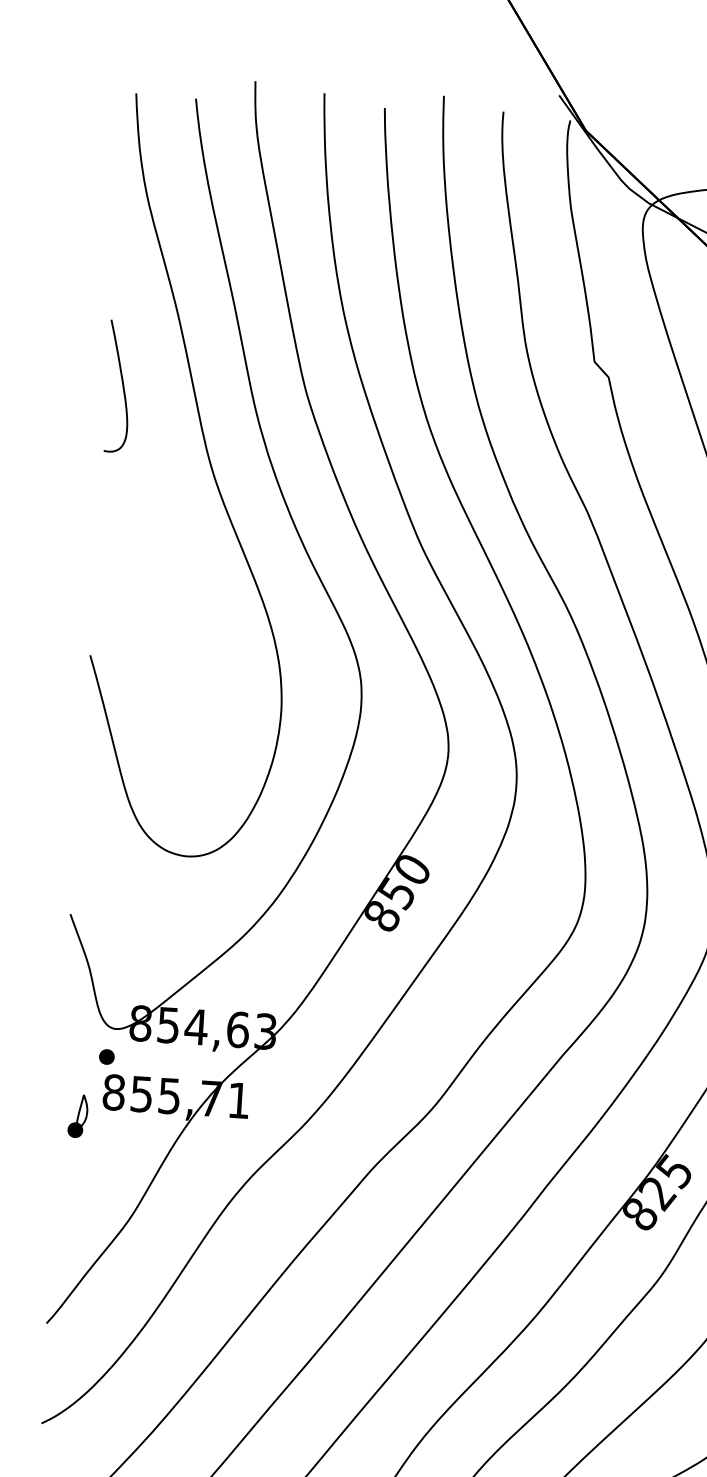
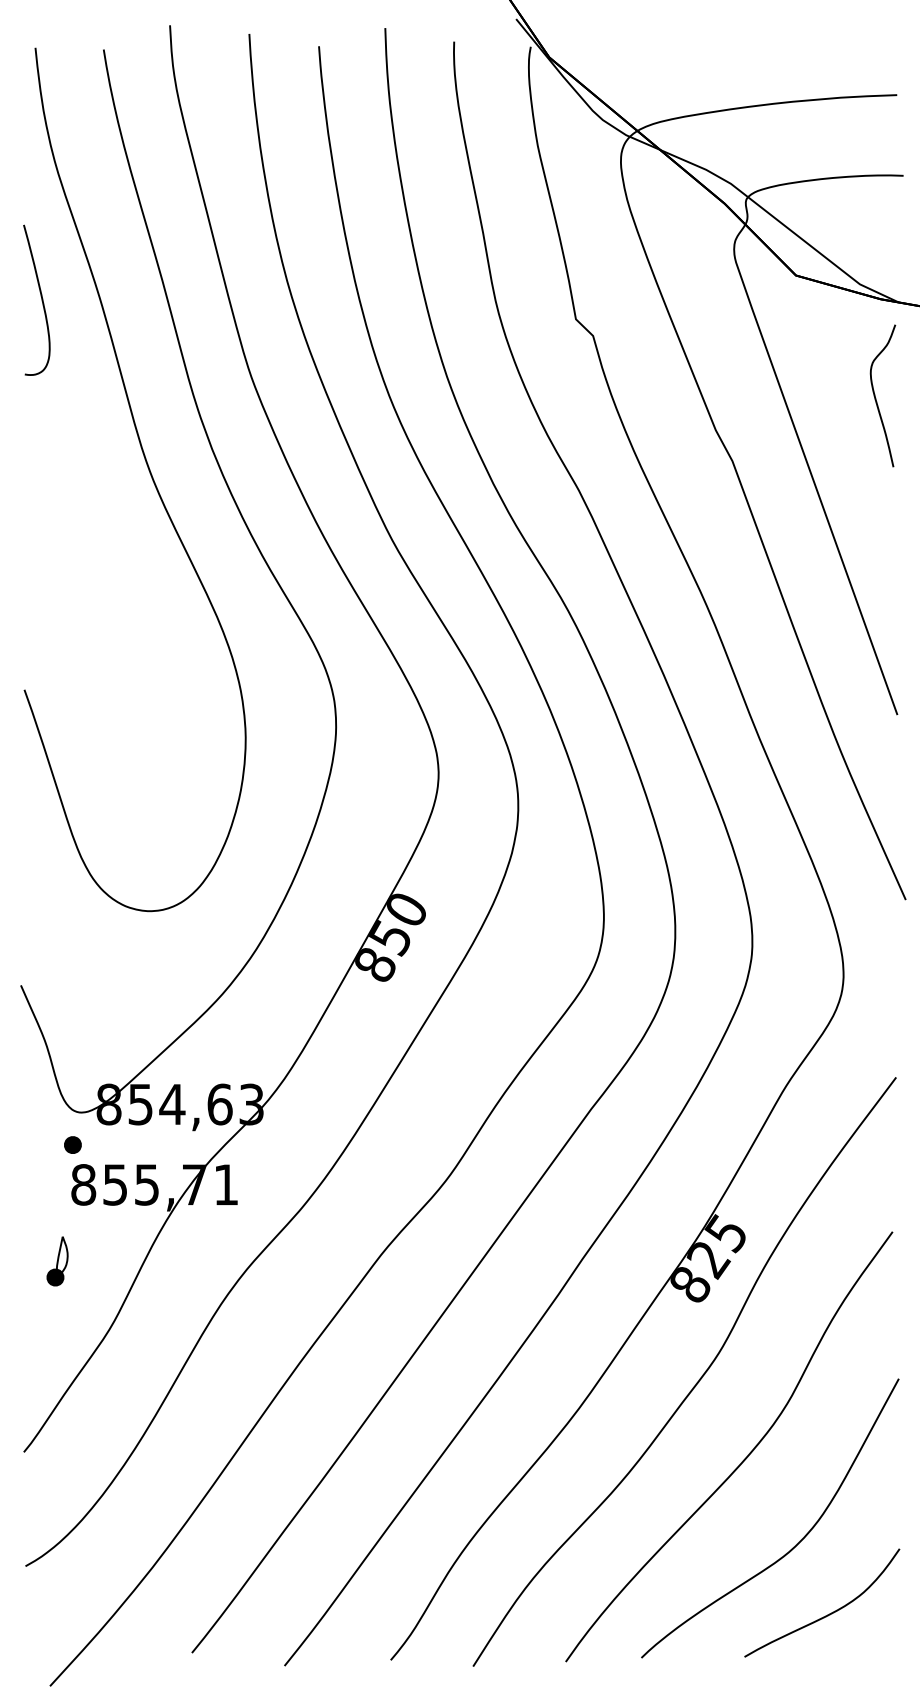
curve: (121, 383) -> (40, 296), moved
part: (78, 1116) -> (57, 1261), moved

